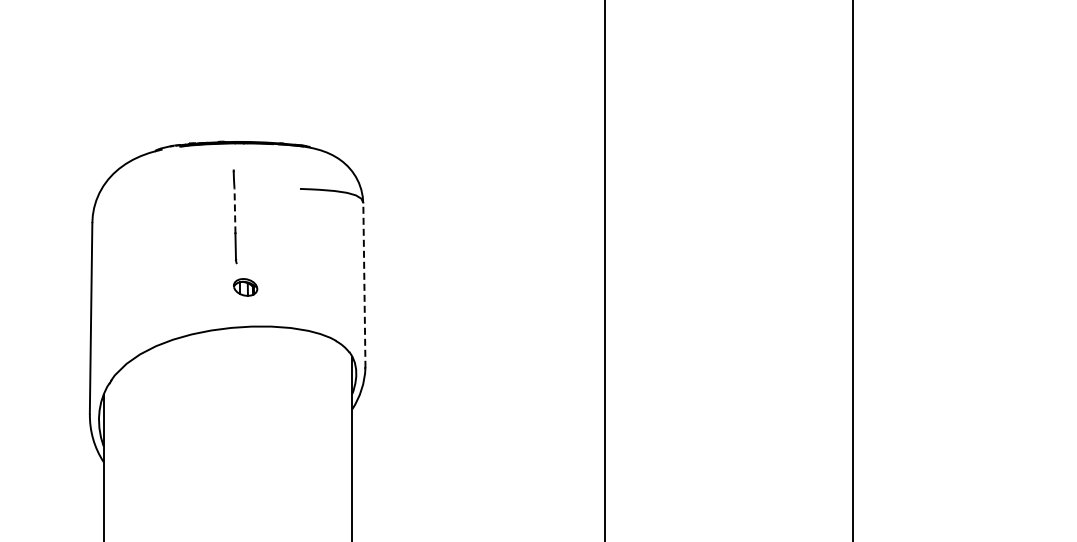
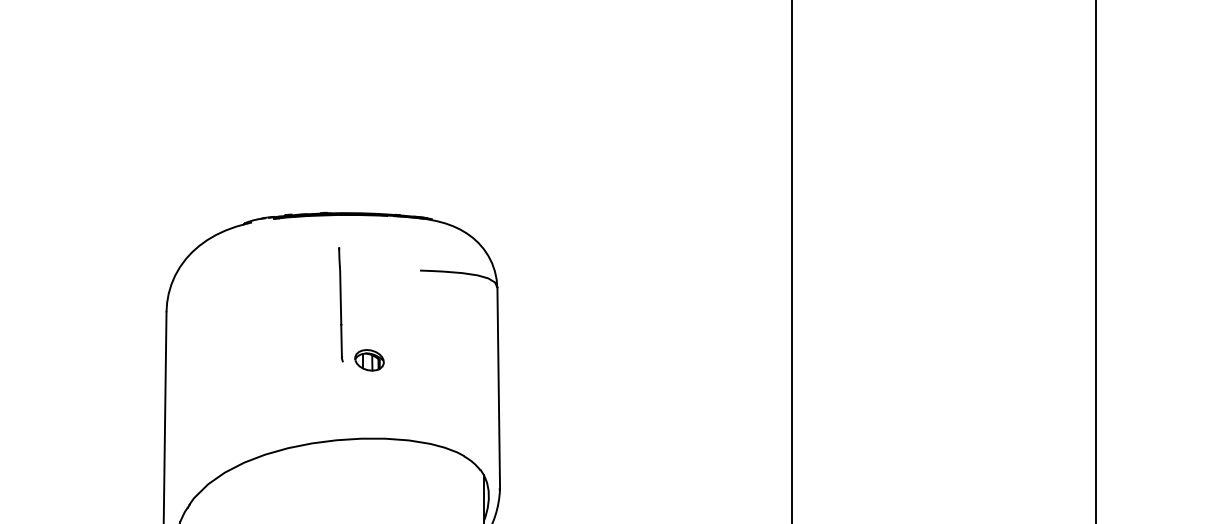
line: (235, 211) -> (341, 298), dashed -> solid
line: (364, 284) -> (498, 387), dashed -> solid
part: (245, 287) -> (369, 360), moved

